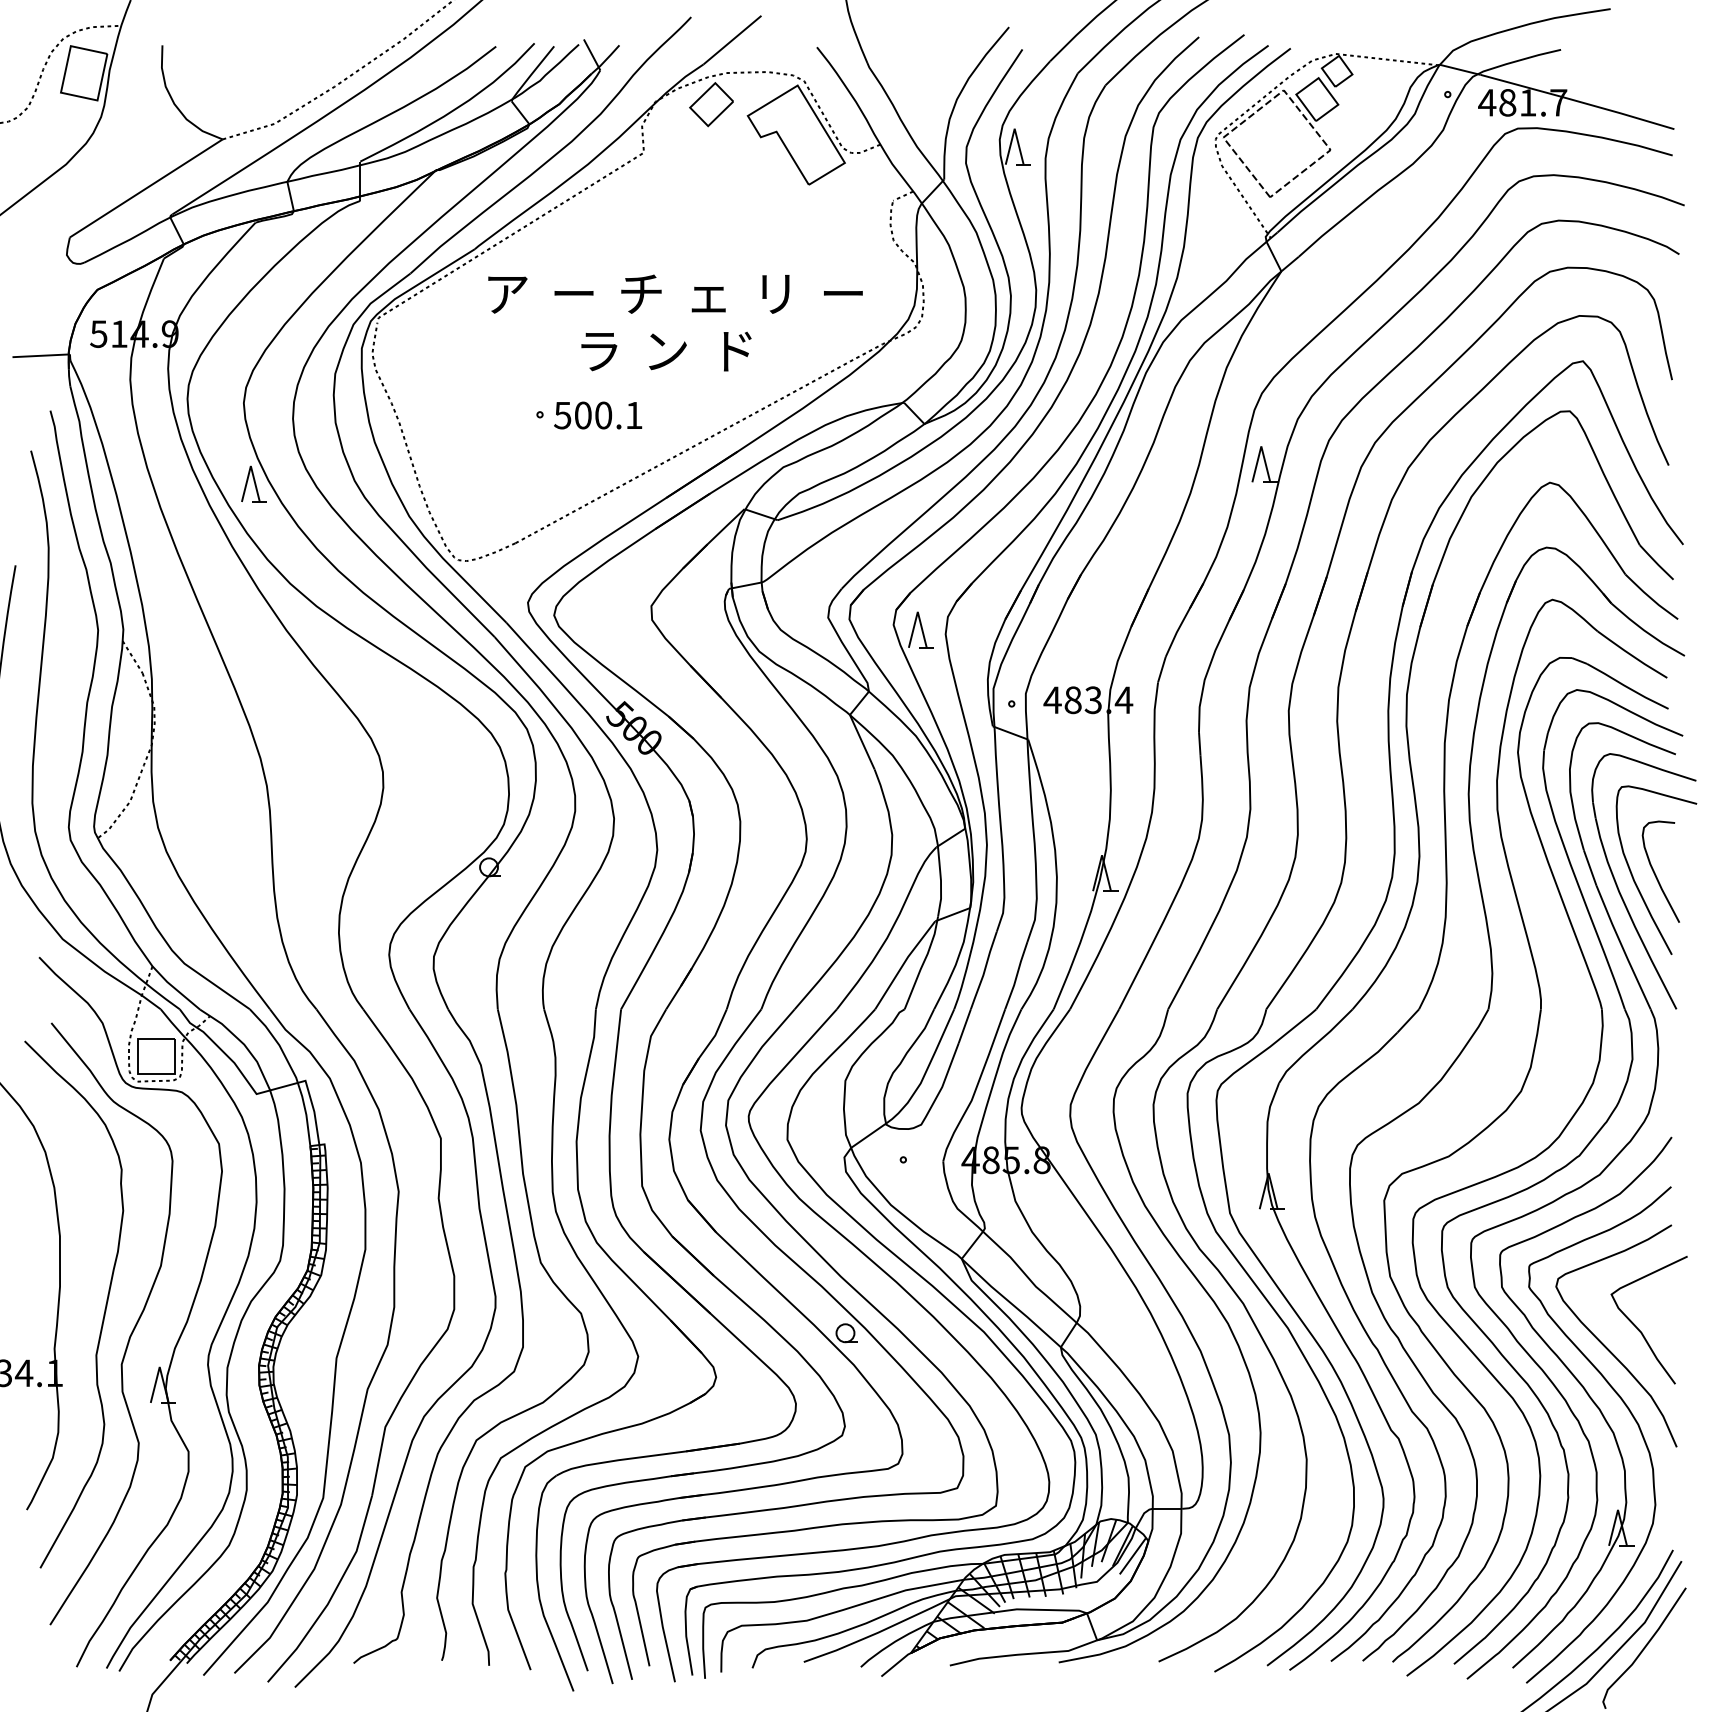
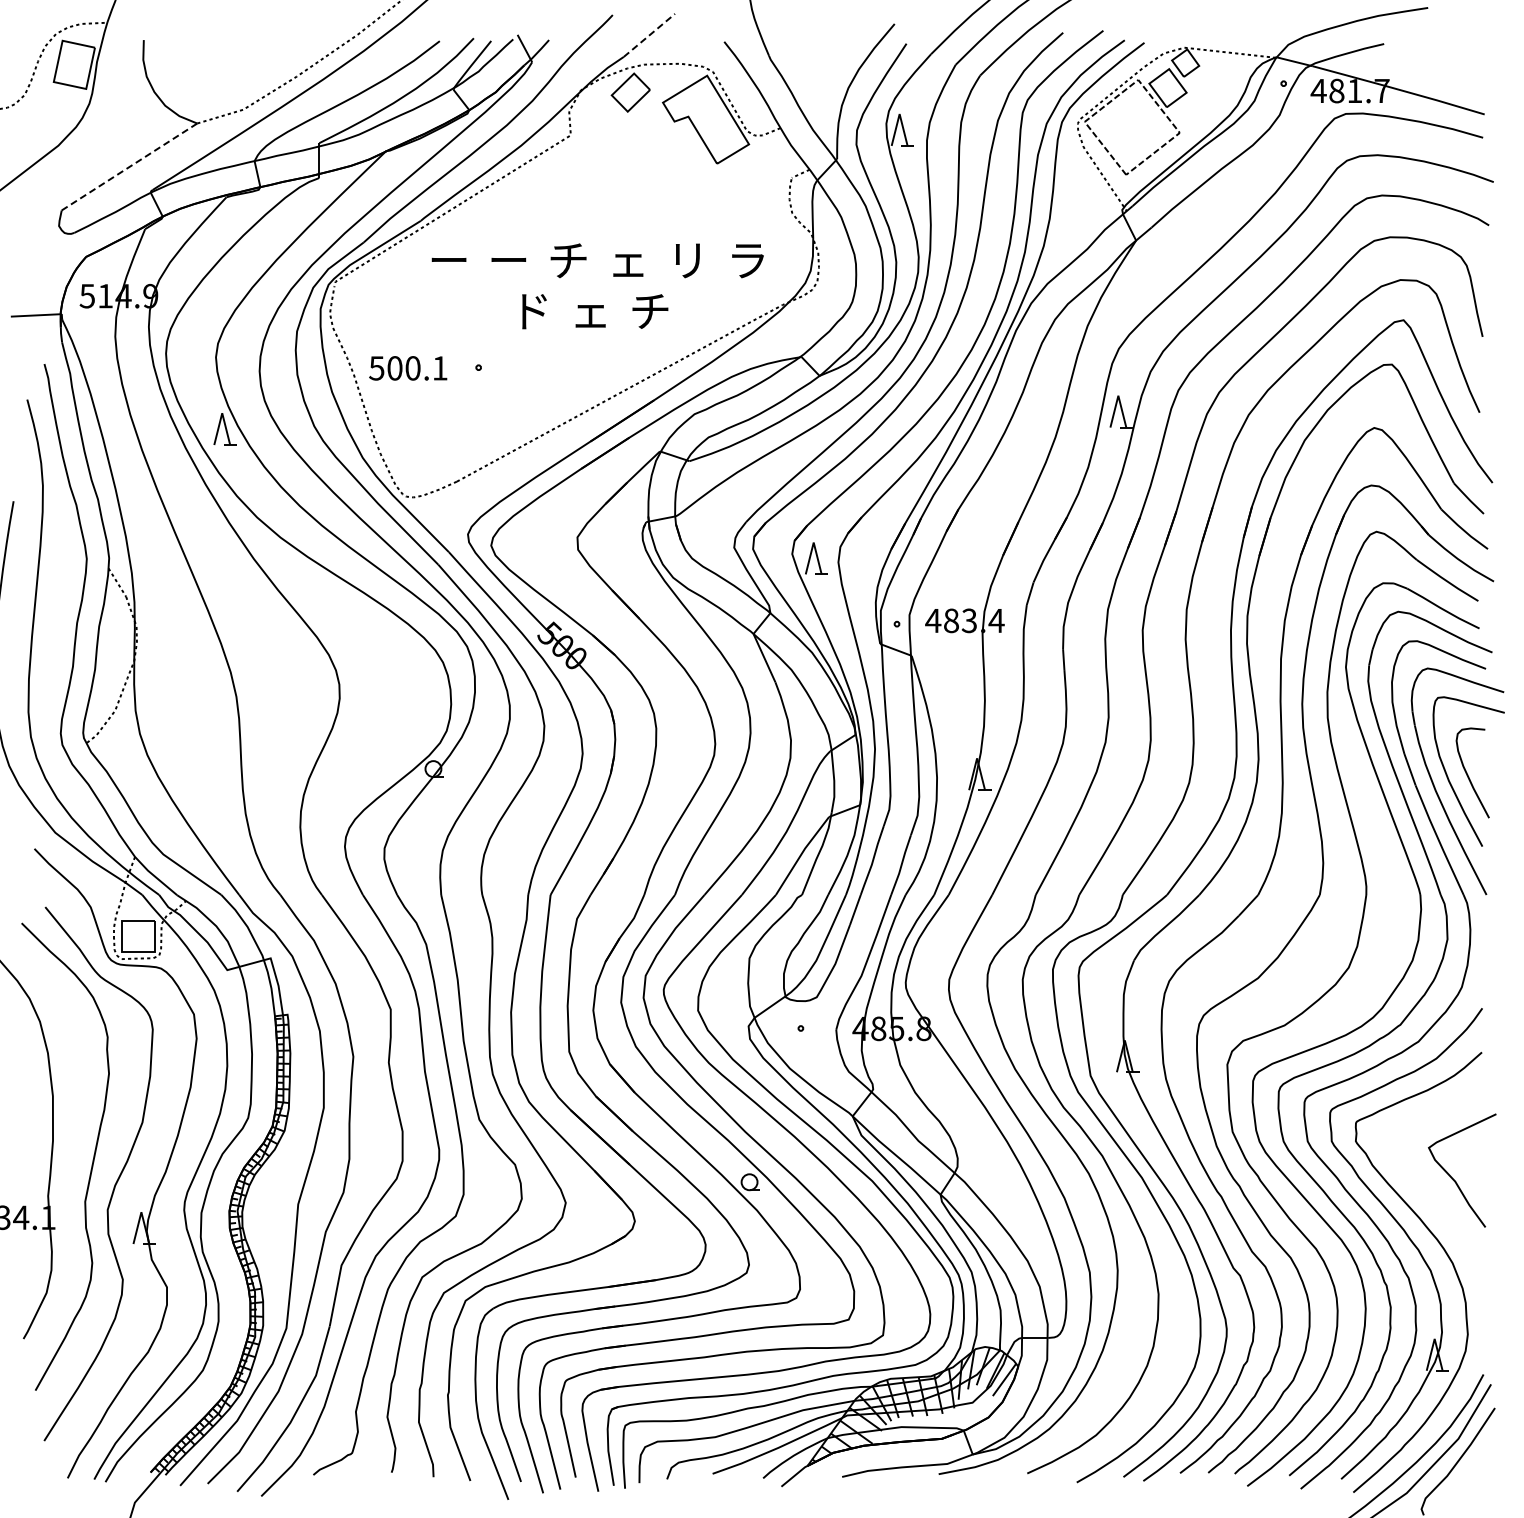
line: (732, 40) -> (649, 35), solid -> dashed
line: (146, 187) -> (129, 166), solid -> dashed
text: (507, 295) -> (449, 261), ア -> ー
text: (843, 295) -> (747, 261), ー -> ラ
text: (599, 351) -> (531, 311), ラ -> ド
text: (667, 351) -> (591, 311), ン -> ェ
text: (733, 351) -> (650, 311), ド -> チ
text: (598, 415) -> (408, 368), moved
curve: (1606, 1345) -> (1424, 1193), removed

